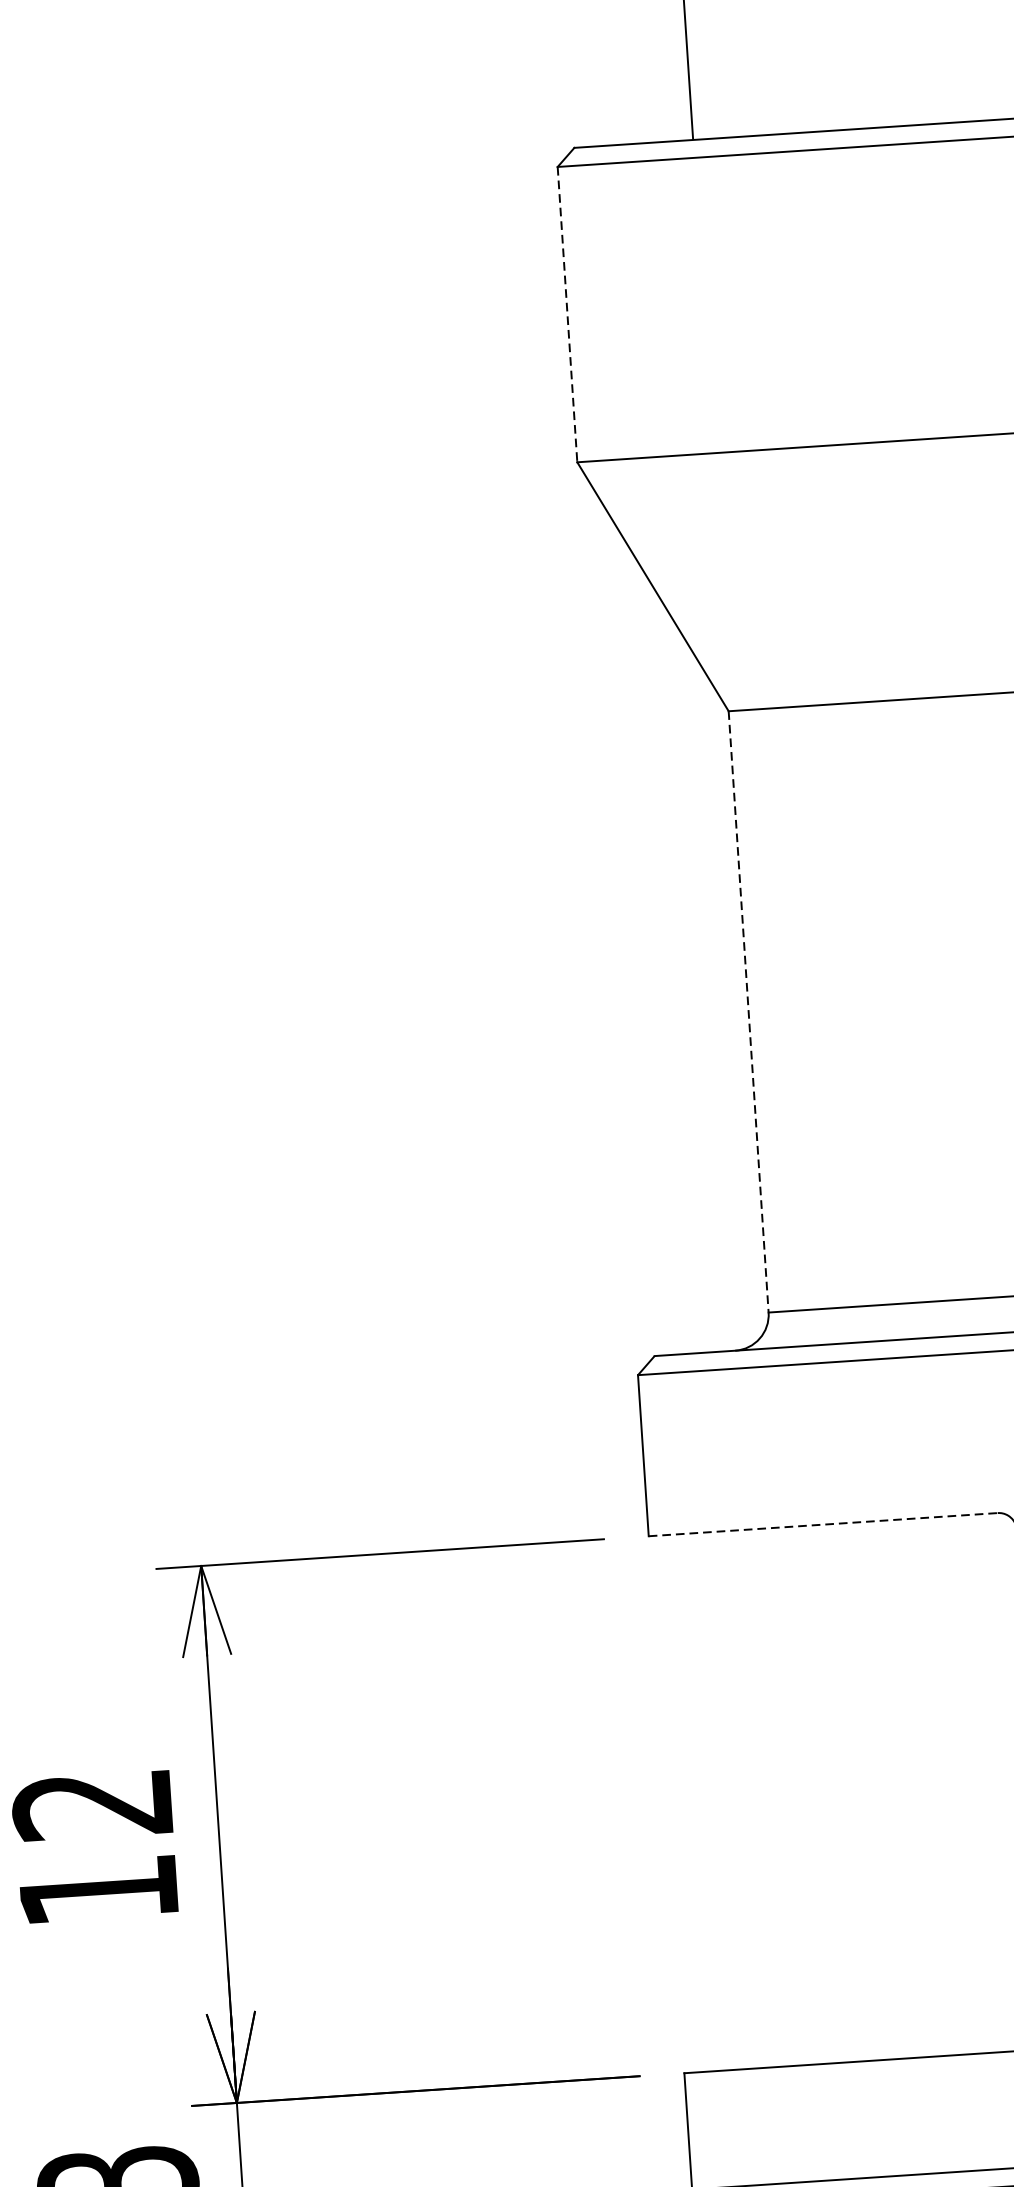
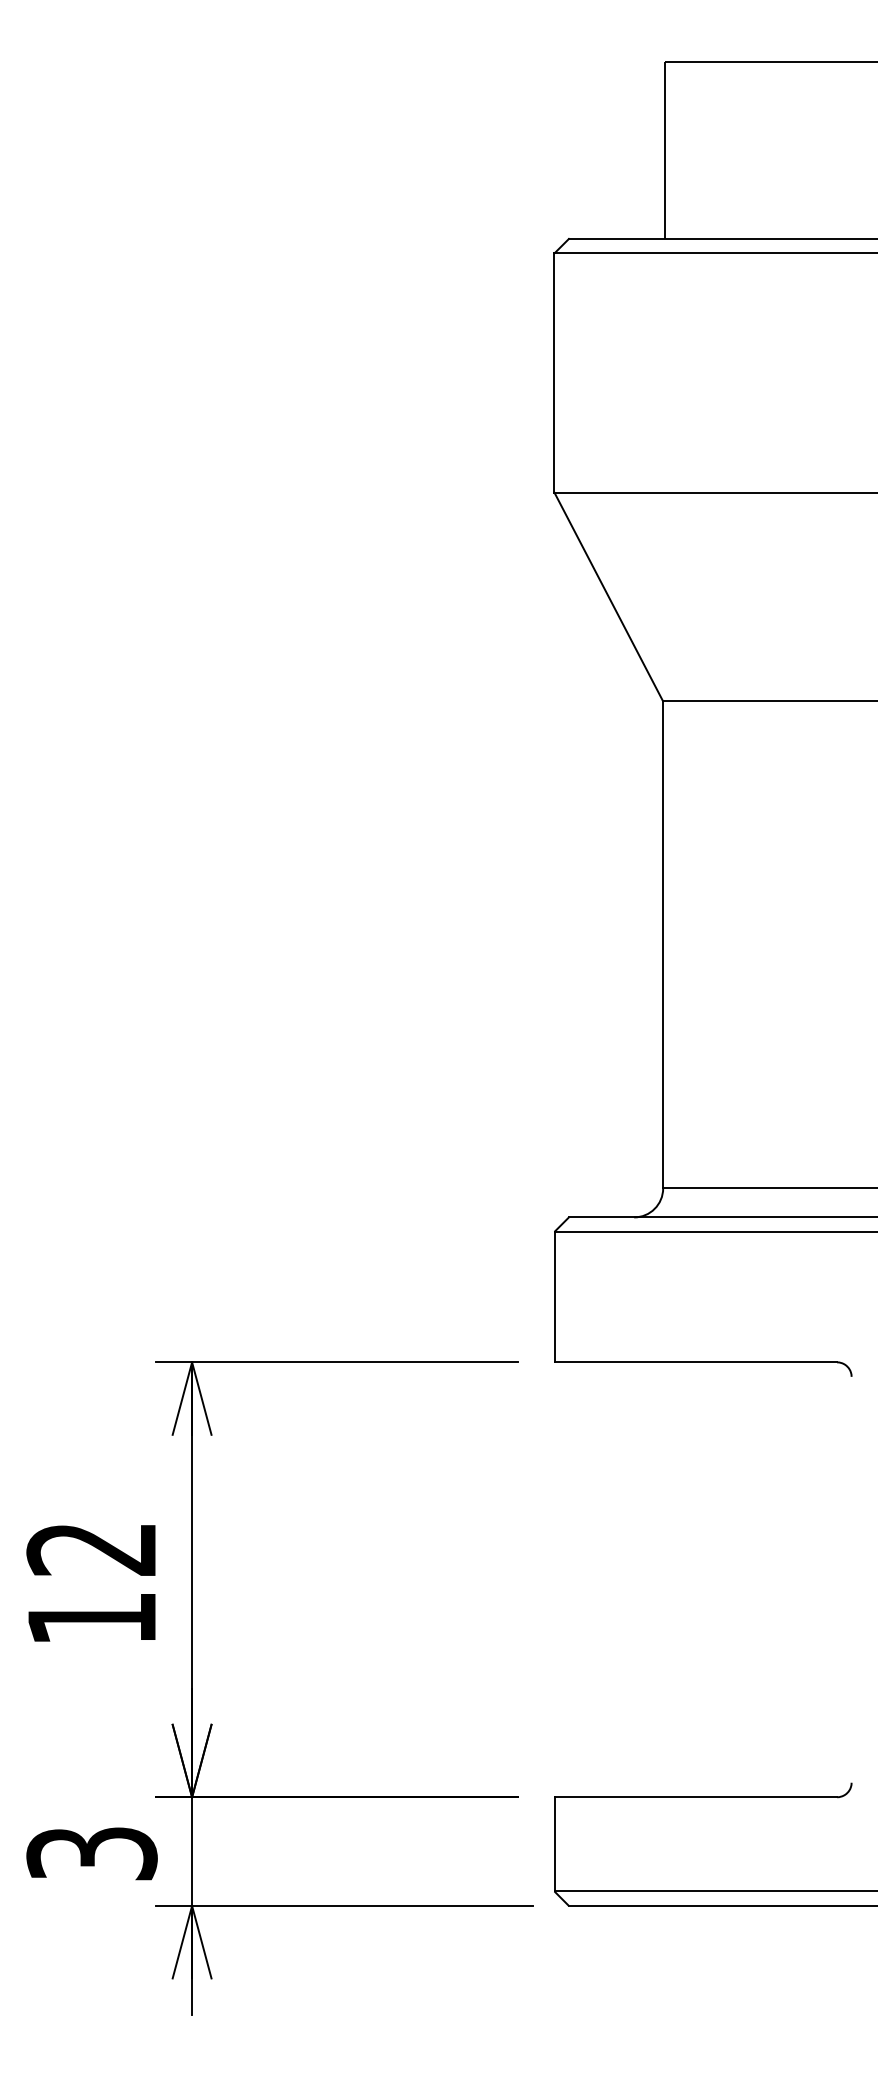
line: (567, 315) -> (554, 373), dashed -> solid
line: (749, 1012) -> (663, 945), dashed -> solid
line: (824, 1524) -> (696, 1362), dashed -> solid

